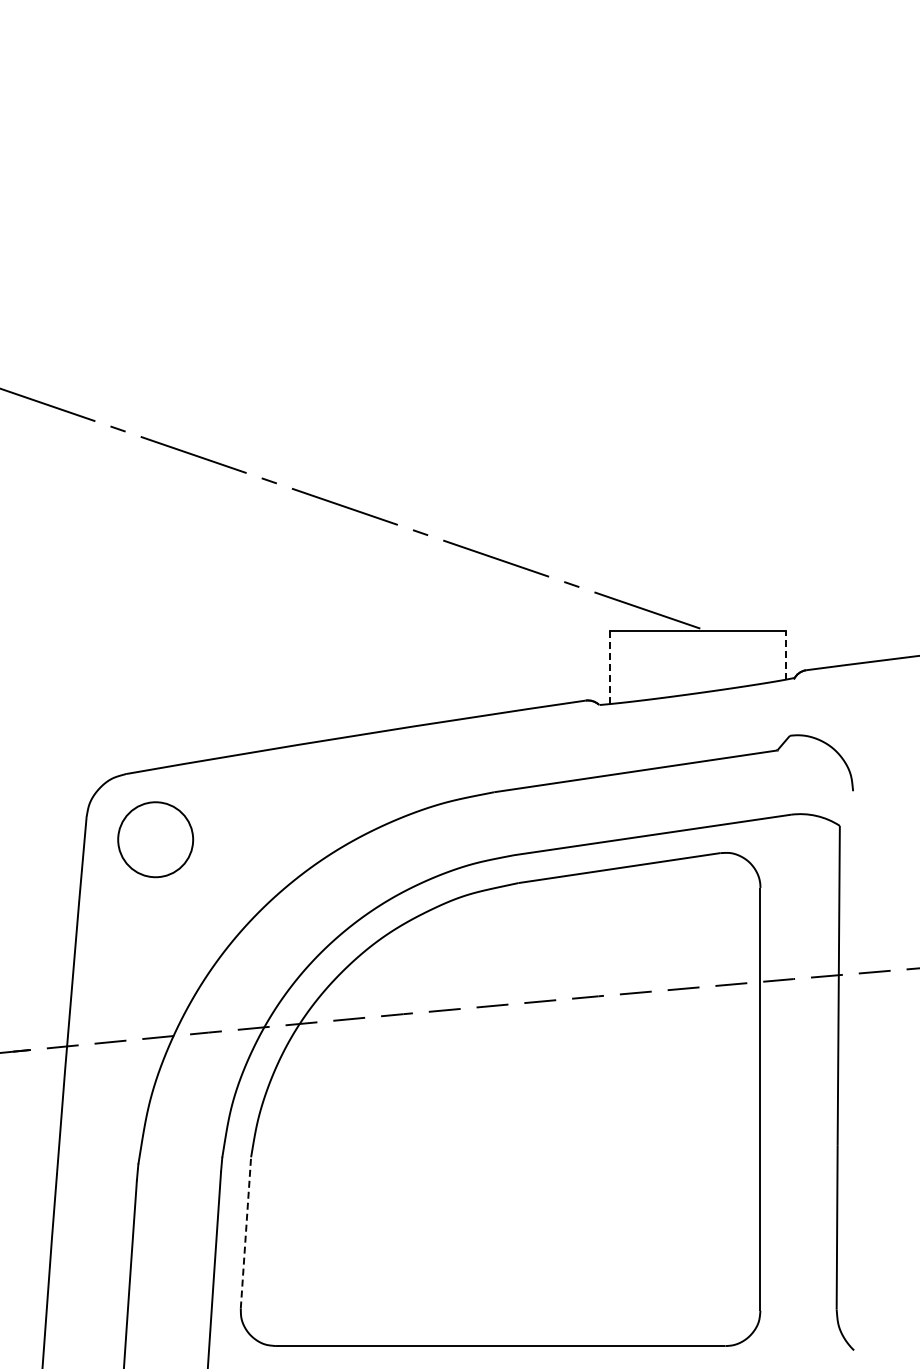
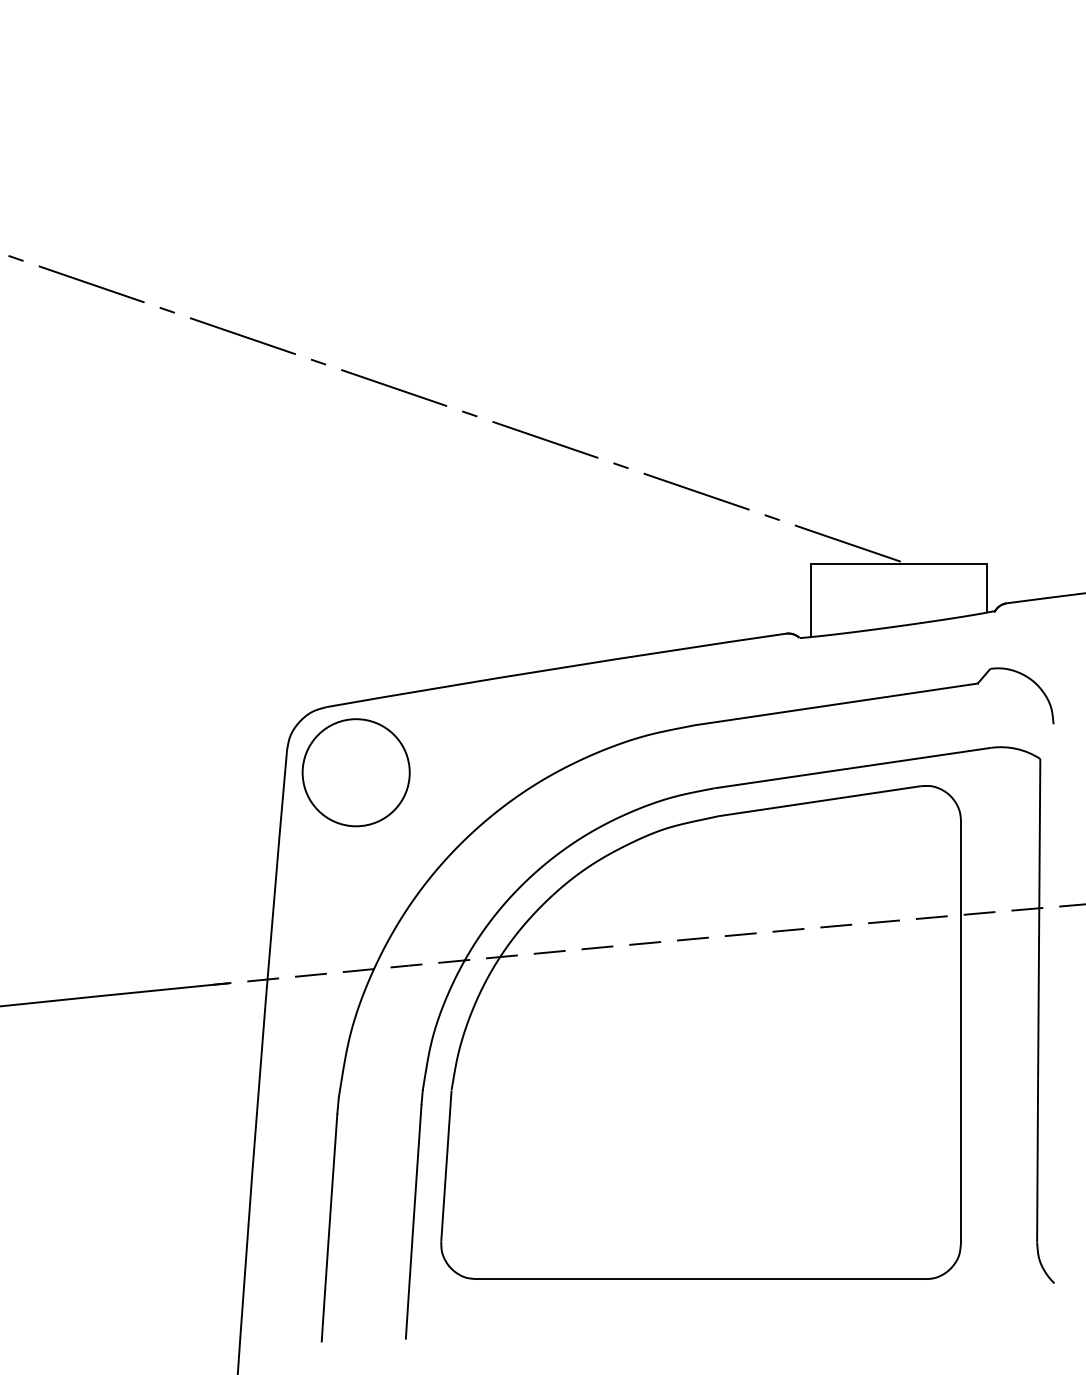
line: (786, 655) -> (986, 588), dashed -> solid
line: (610, 668) -> (810, 601), dashed -> solid
circle: (155, 839) -> (355, 772), size x1.43
line: (246, 1233) -> (446, 1166), dashed -> solid

